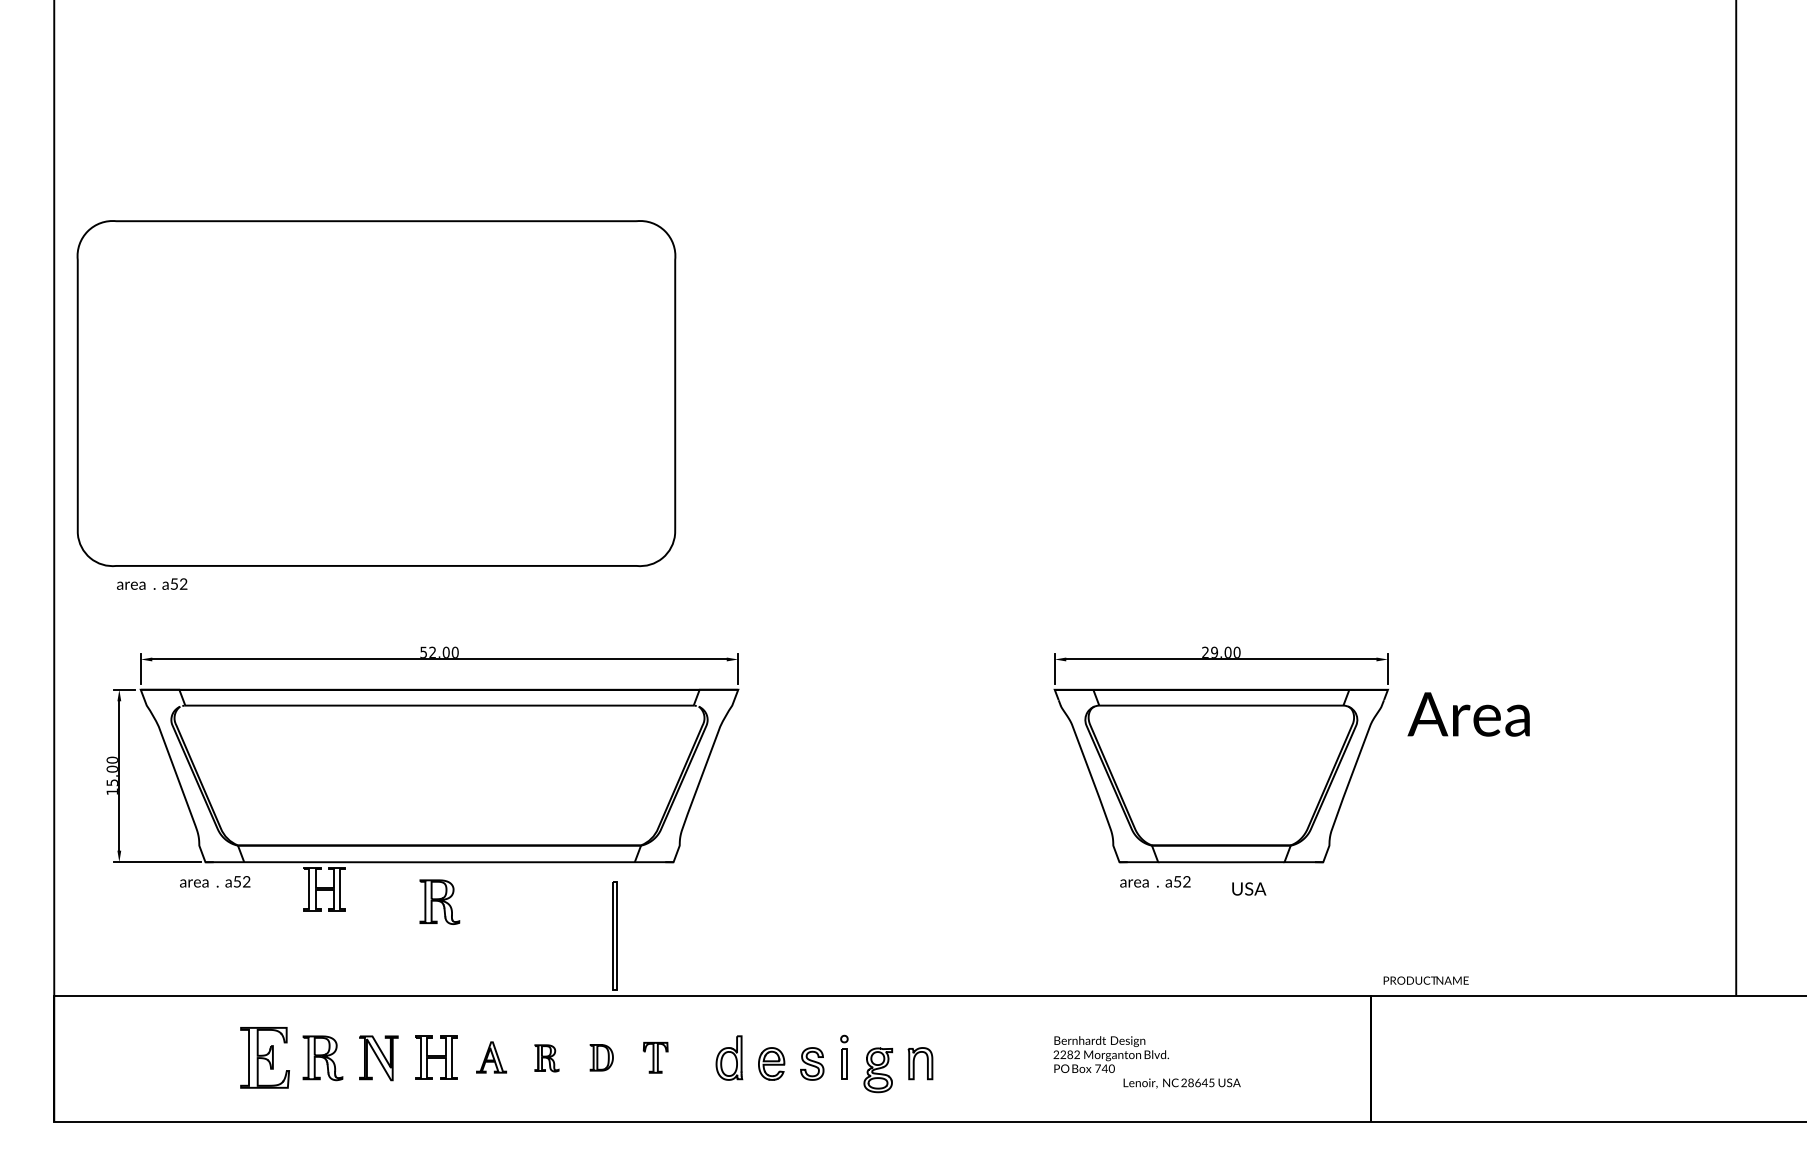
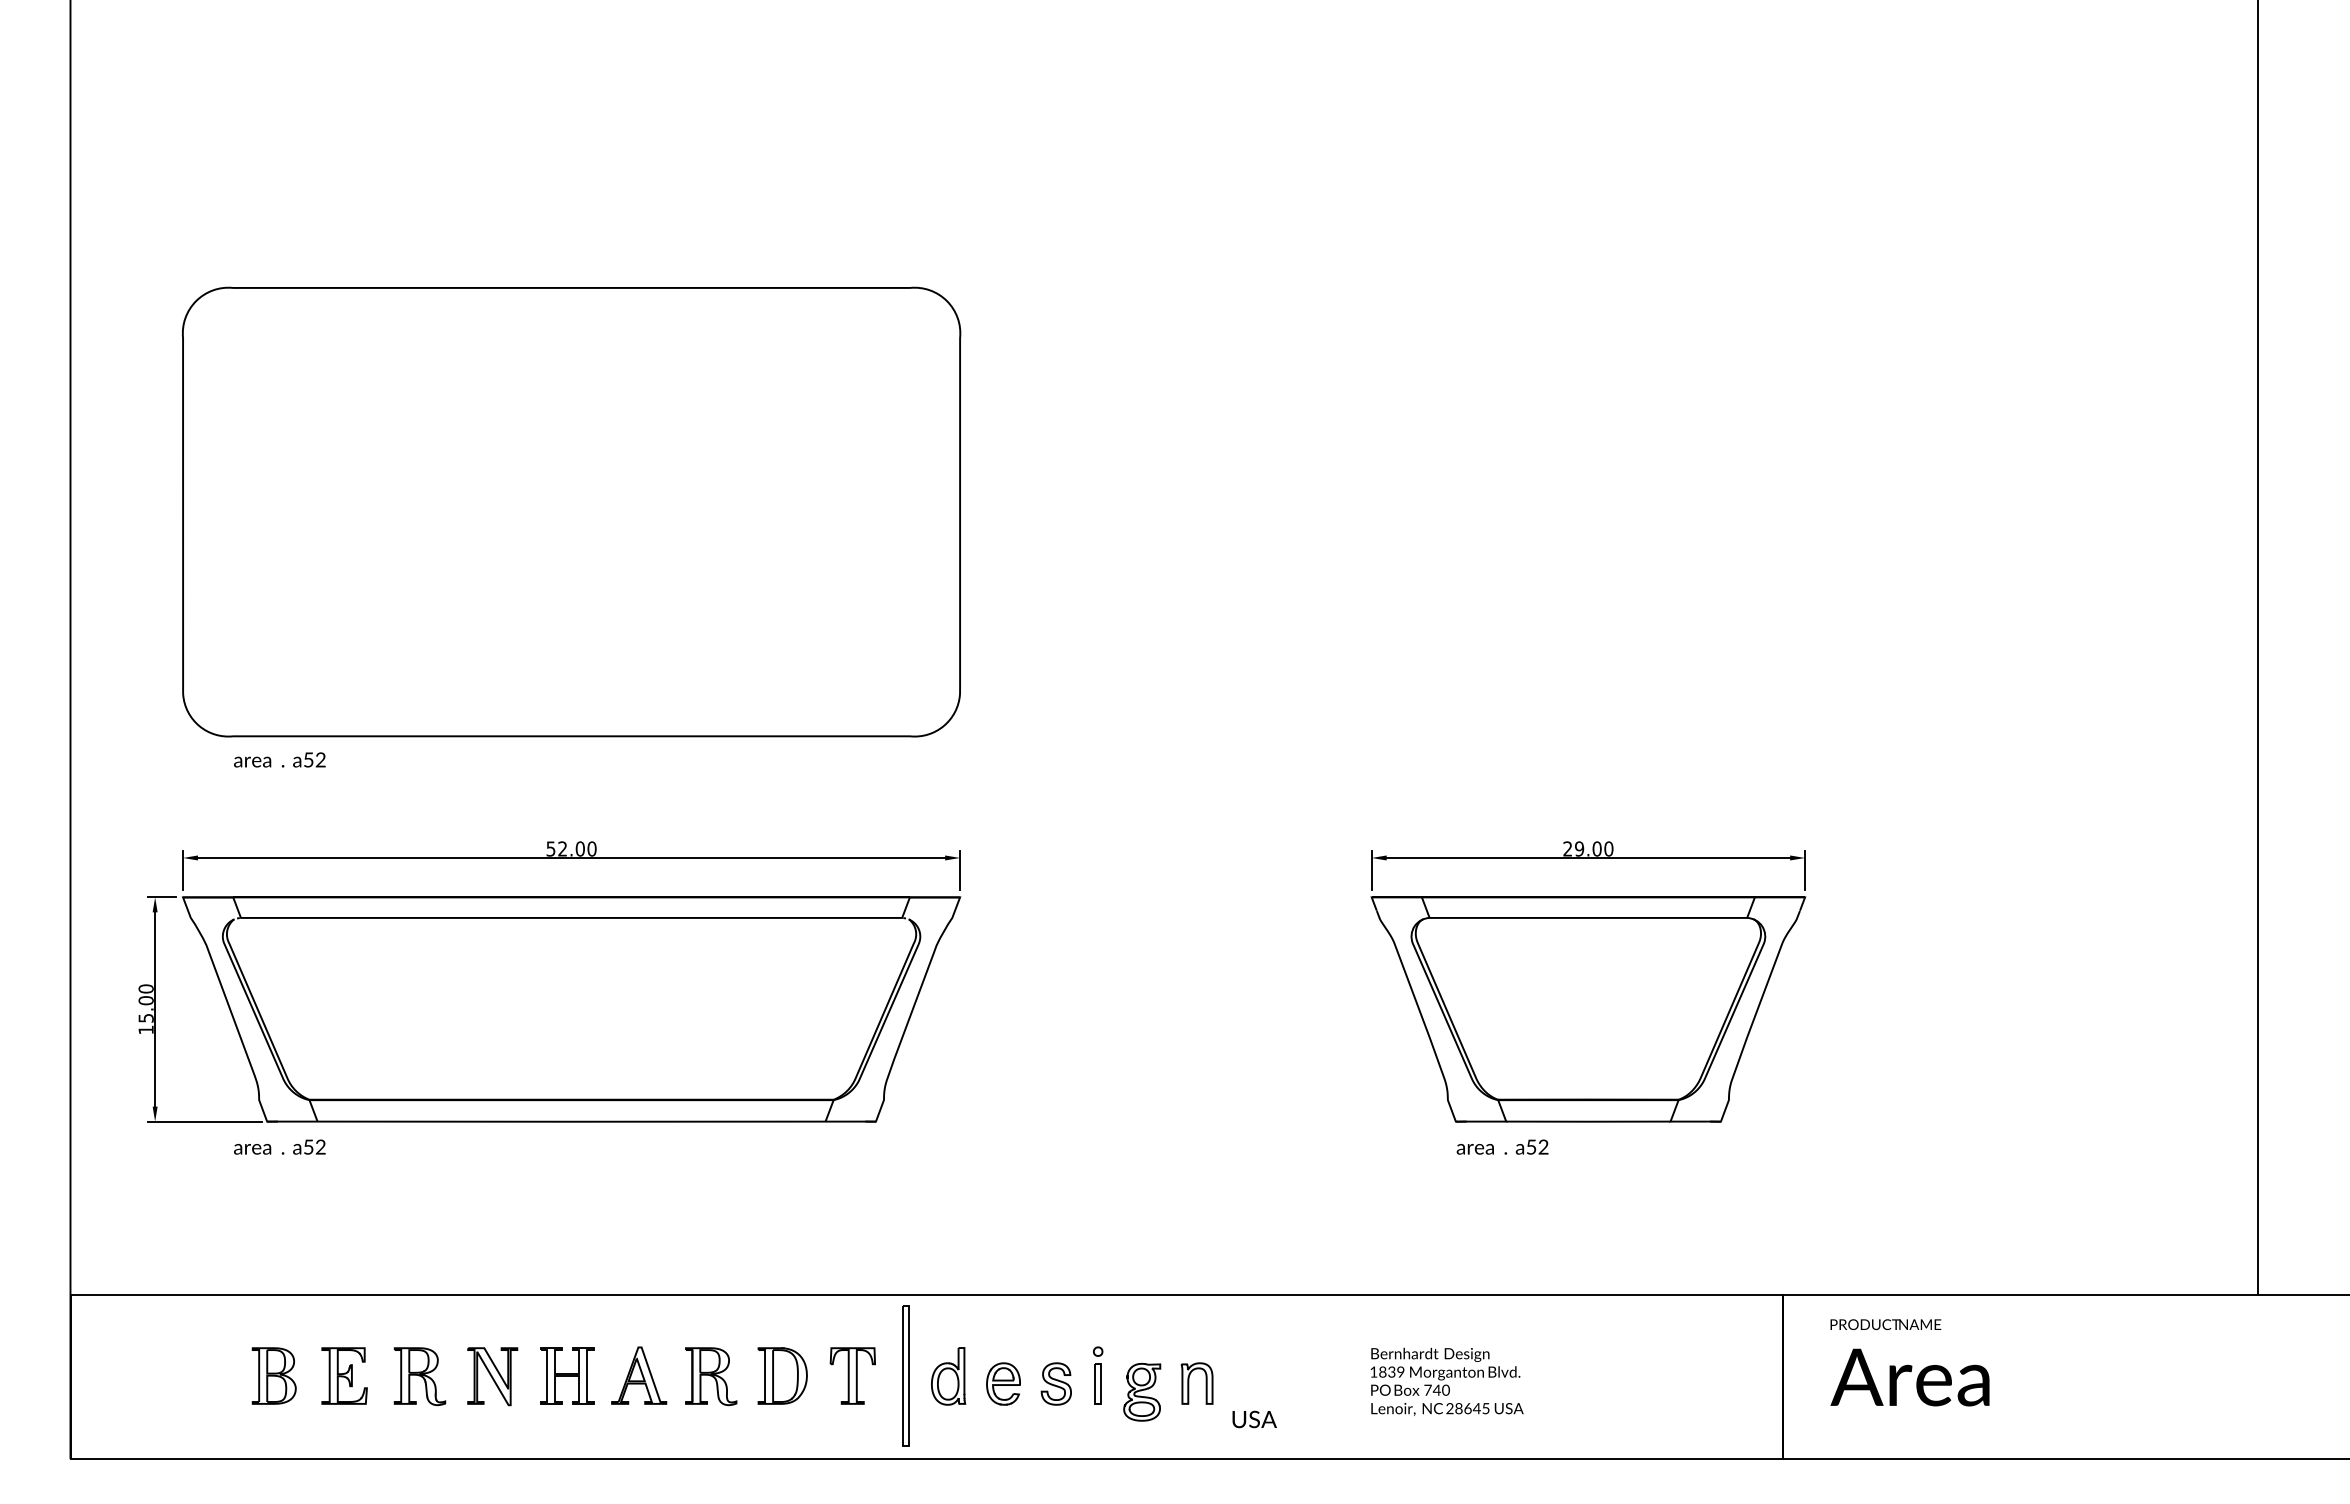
part: (376, 404) -> (571, 526), moved
text: (1468, 714) -> (1909, 1377), moved
part: (324, 889) -> (422, 1156), removed
text: (1249, 889) -> (1254, 1419), moved
part: (439, 902) -> (571, 1173), removed
part: (614, 935) -> (905, 1375), moved
text: (1425, 980) -> (1885, 1324), moved
text: (1066, 1054) -> (1387, 1371), 2282 -> 1839
part: (210, 1057) -> (273, 1375), added
part: (264, 1057) -> (344, 1375), size x0.71
part: (491, 1057) -> (639, 1375), size x1.43
part: (601, 1057) -> (782, 1375), size x1.67
part: (655, 1057) -> (852, 1375), size x1.43
part: (547, 1058) -> (711, 1376), size x1.67
text: (1182, 1083) -> (1447, 1409), moved

